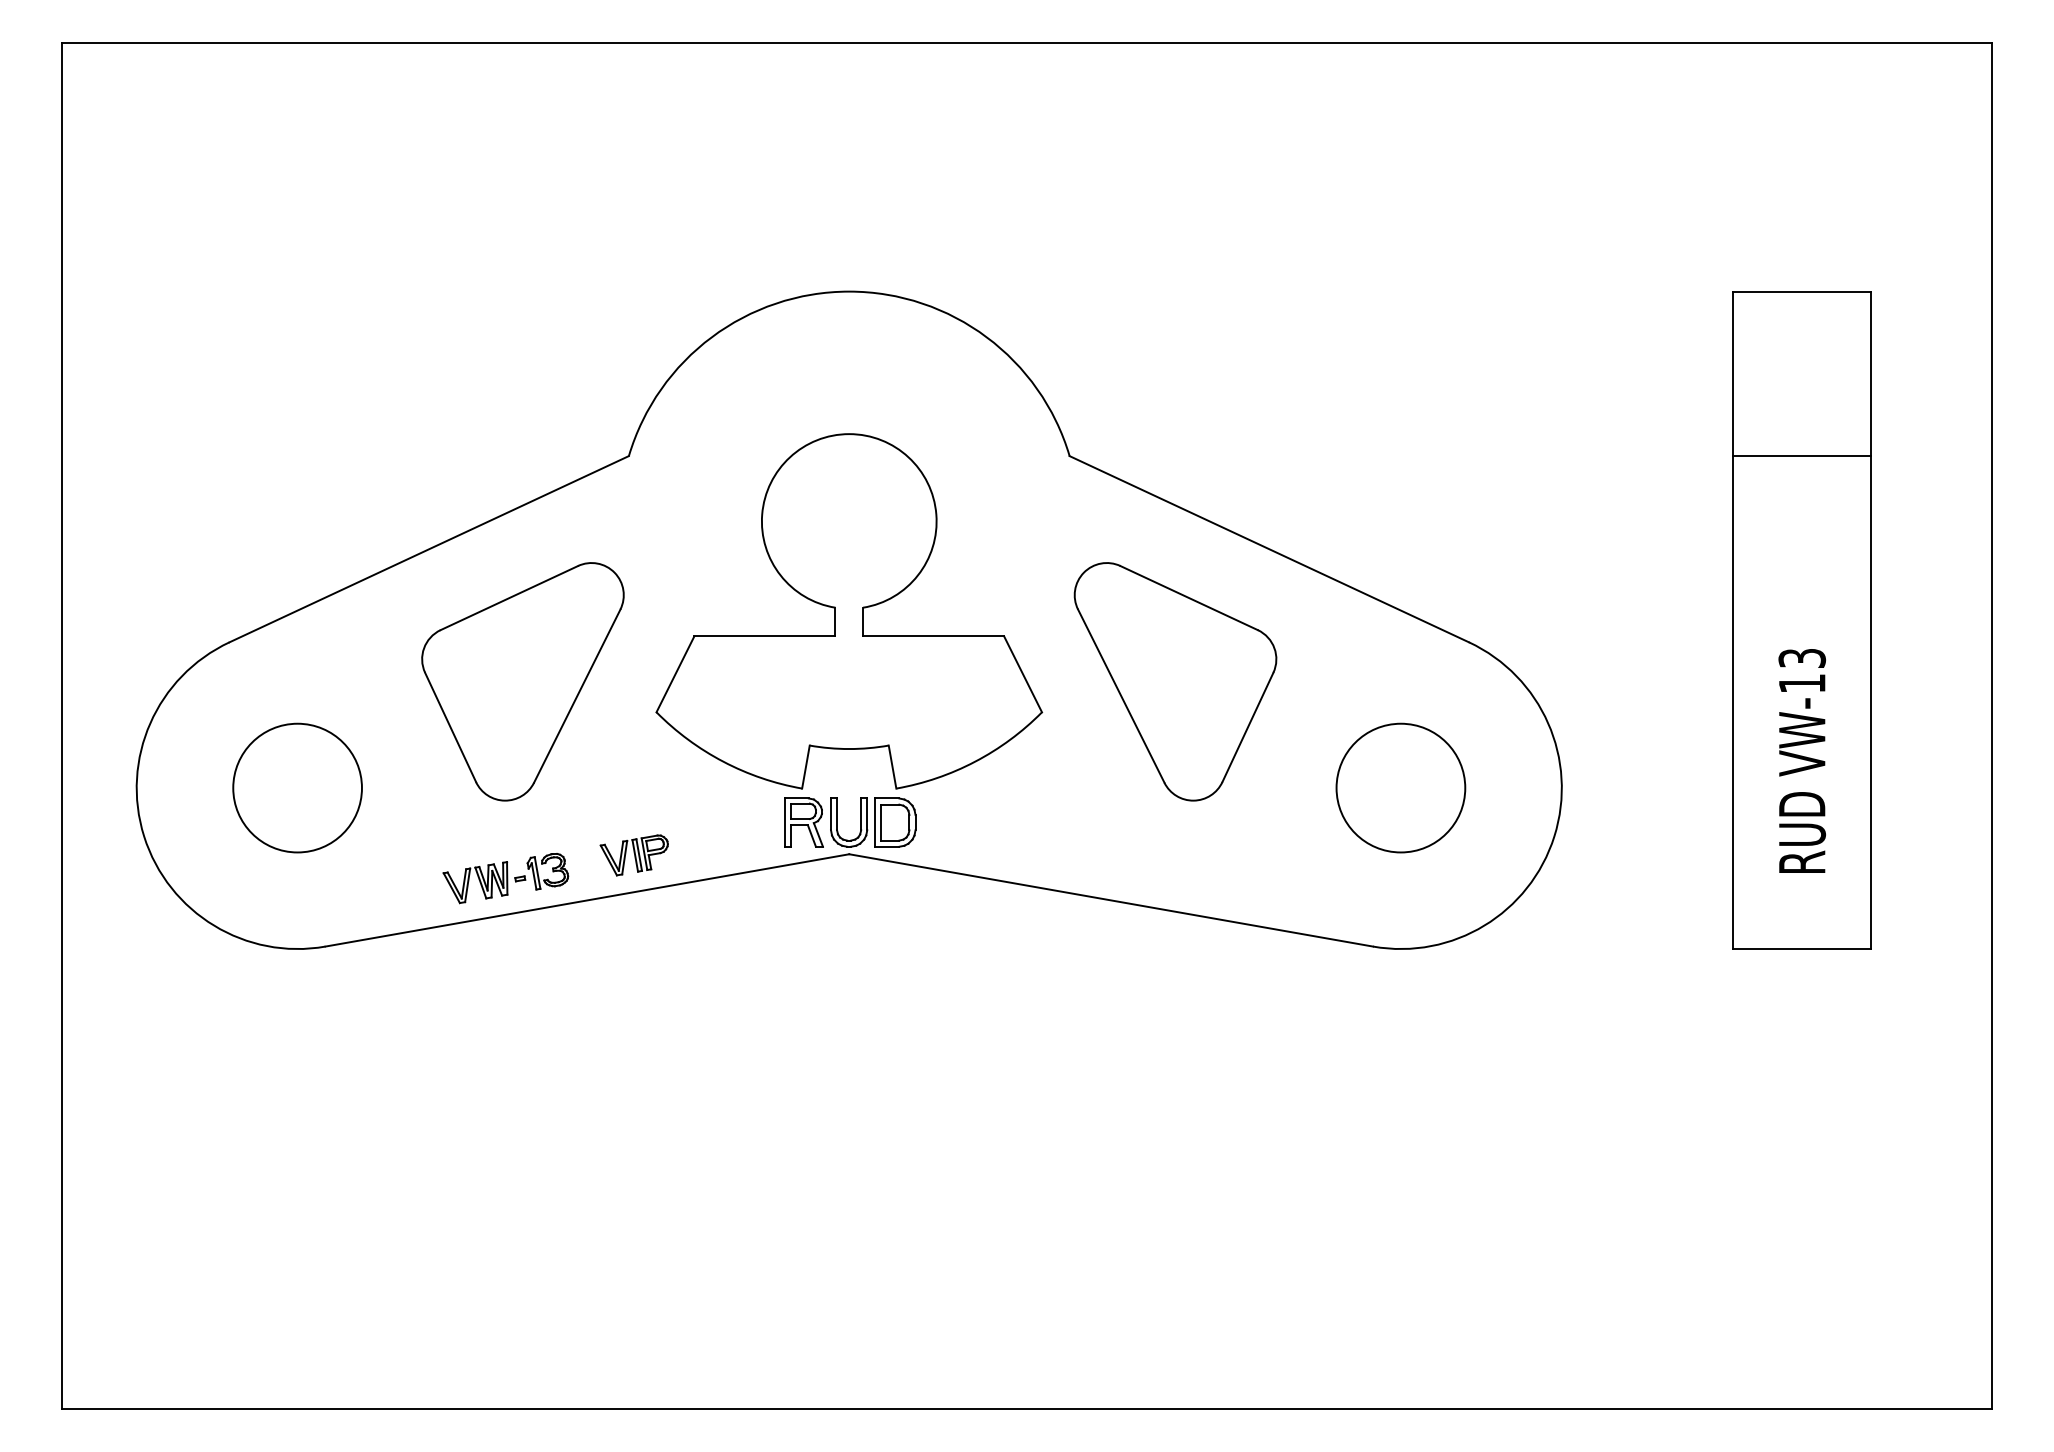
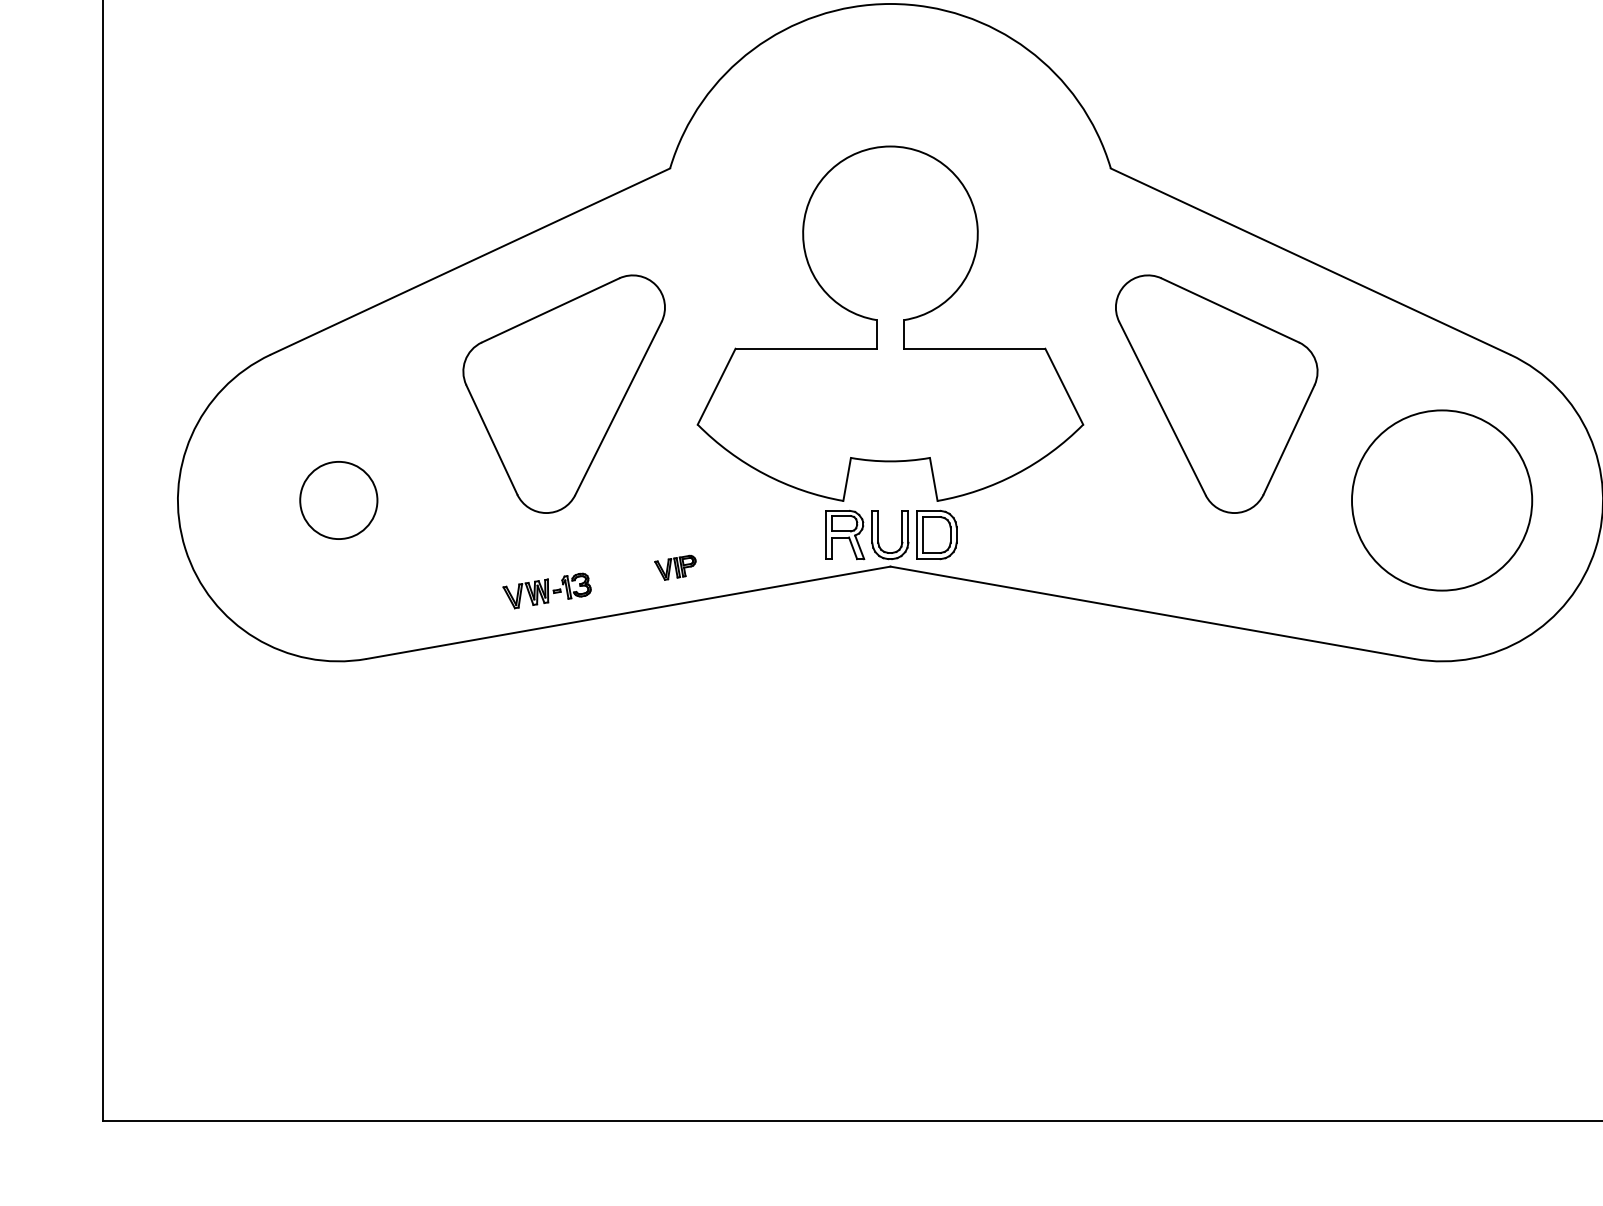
circle: (297, 787) -> (338, 499), size x0.6
circle: (1400, 787) -> (1441, 499), size x1.4
part: (633, 855) -> (674, 567), size x0.6
part: (505, 878) -> (546, 590), size x0.7

